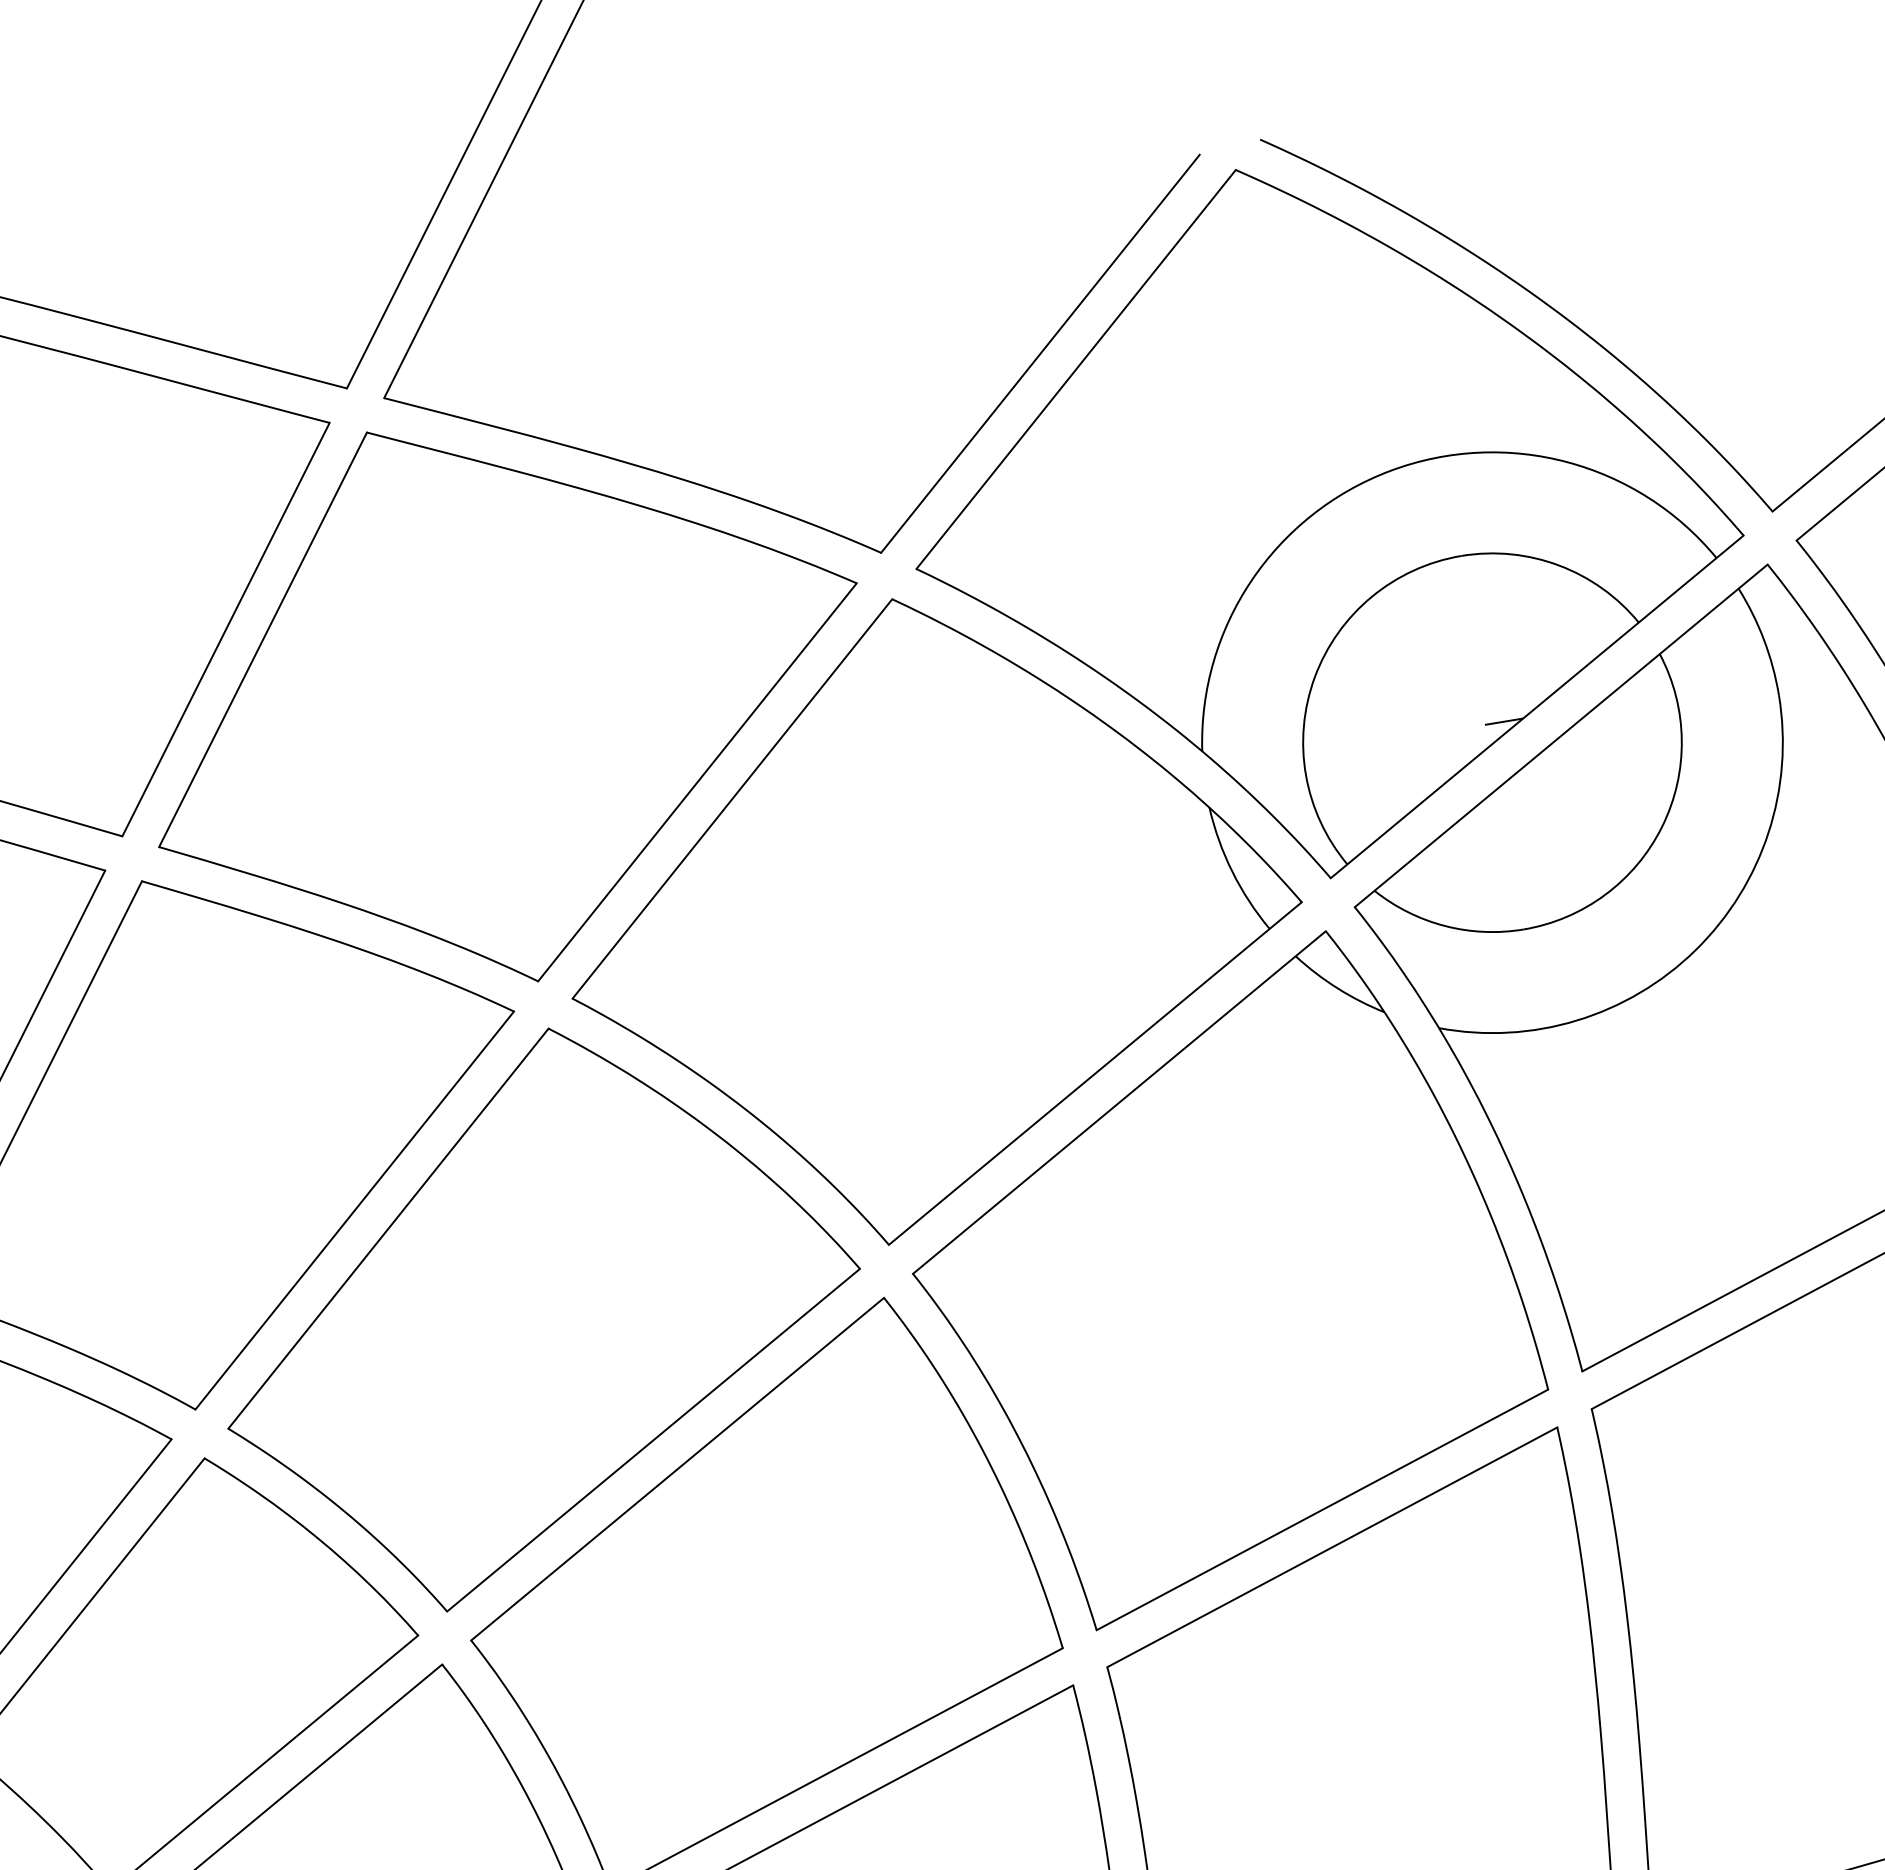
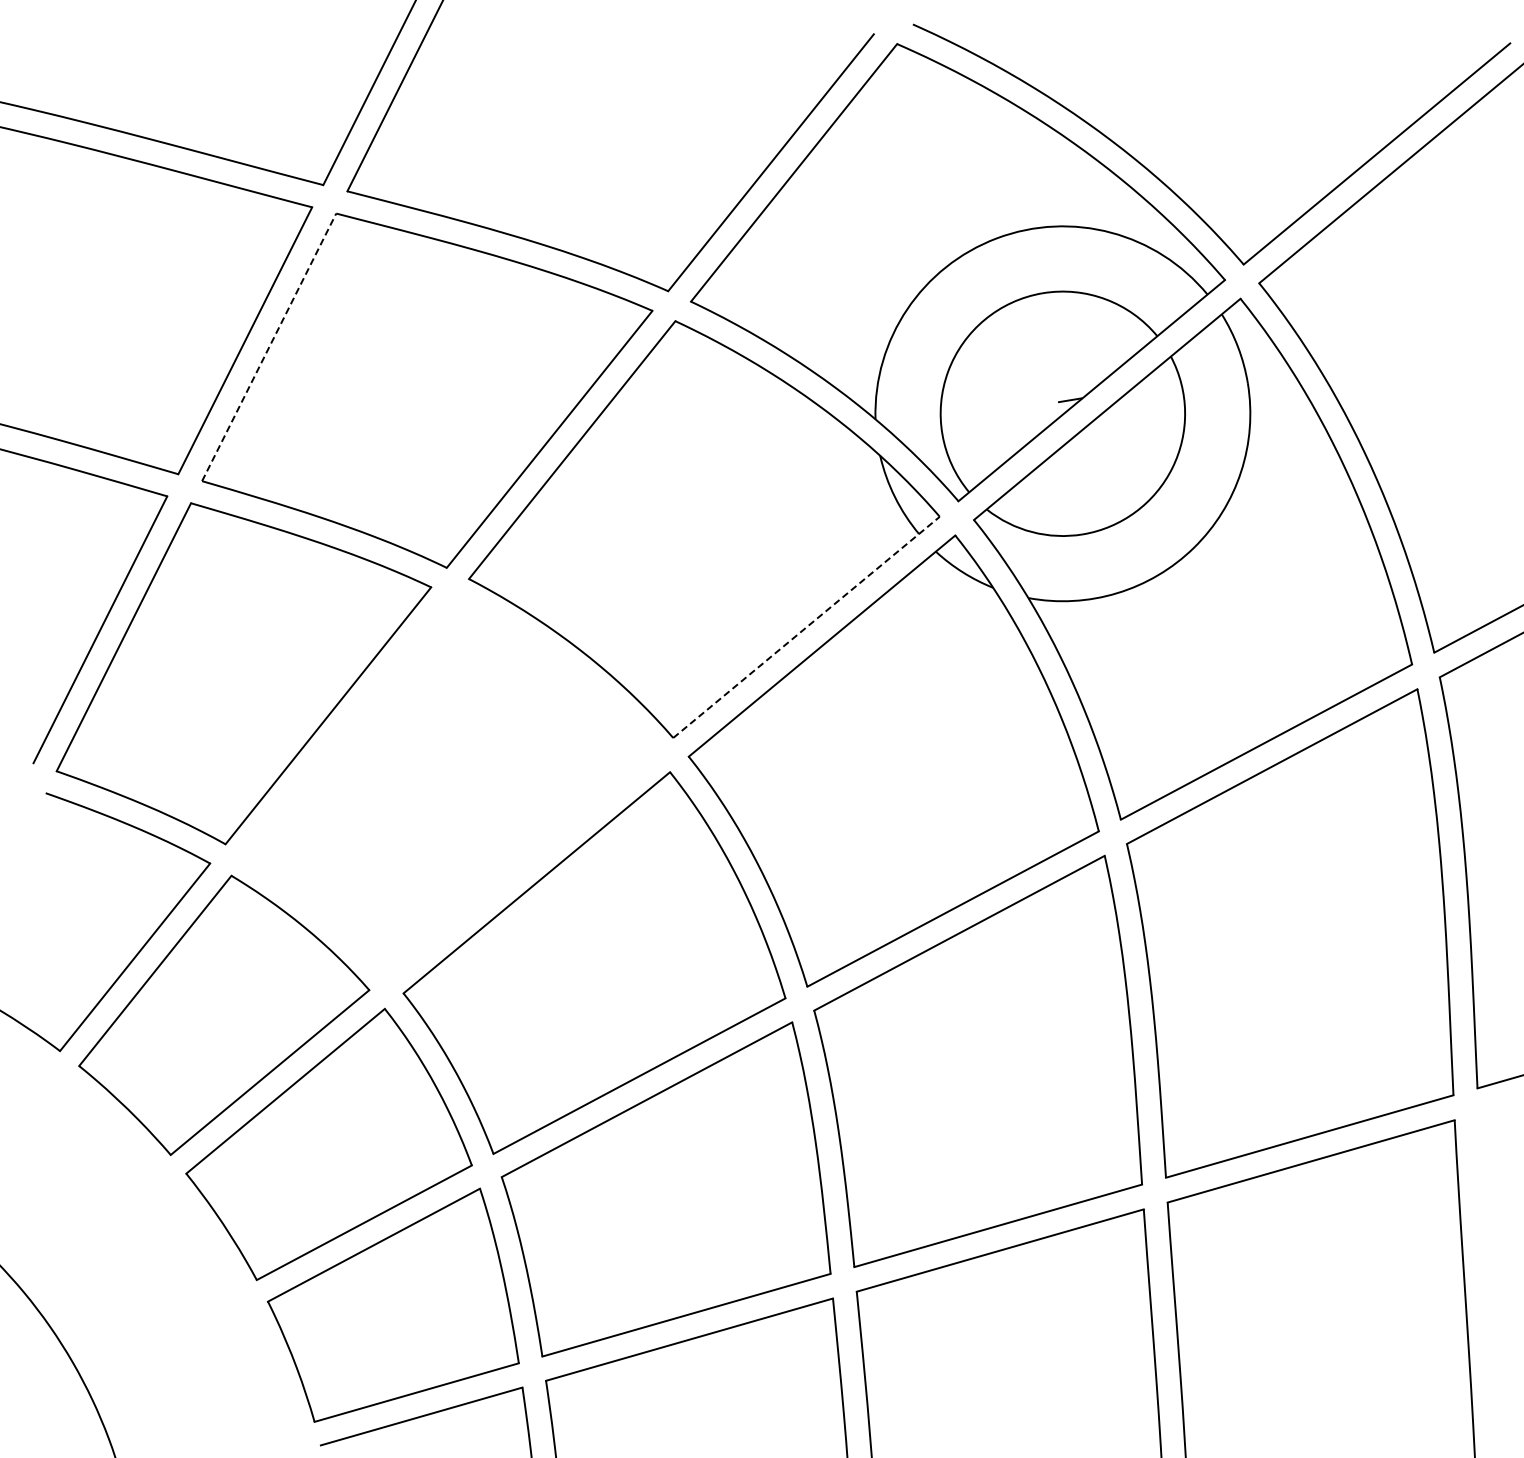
line: (263, 640) -> (269, 347), solid -> dashed
line: (1095, 1073) -> (806, 627), solid -> dashed
part: (543, 1320) -> (450, 786), removed

